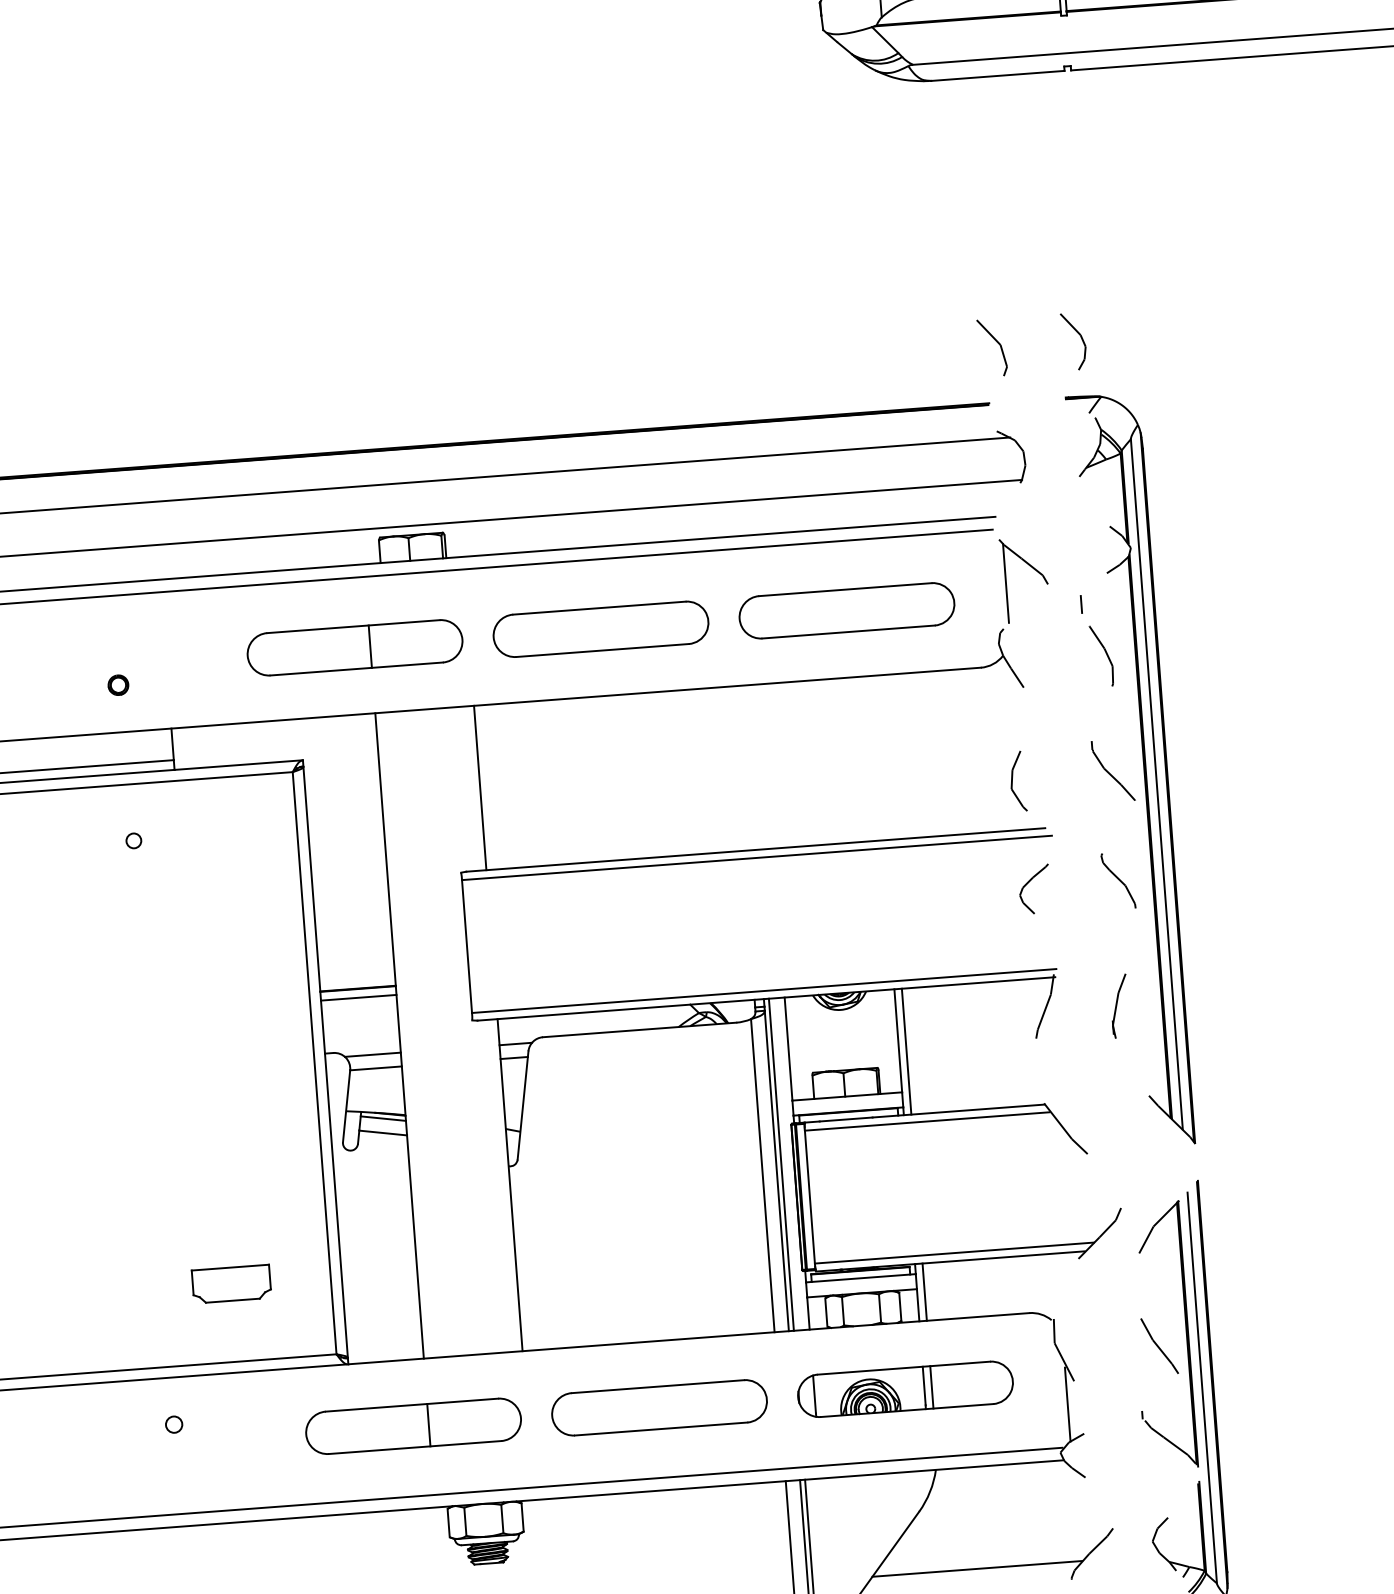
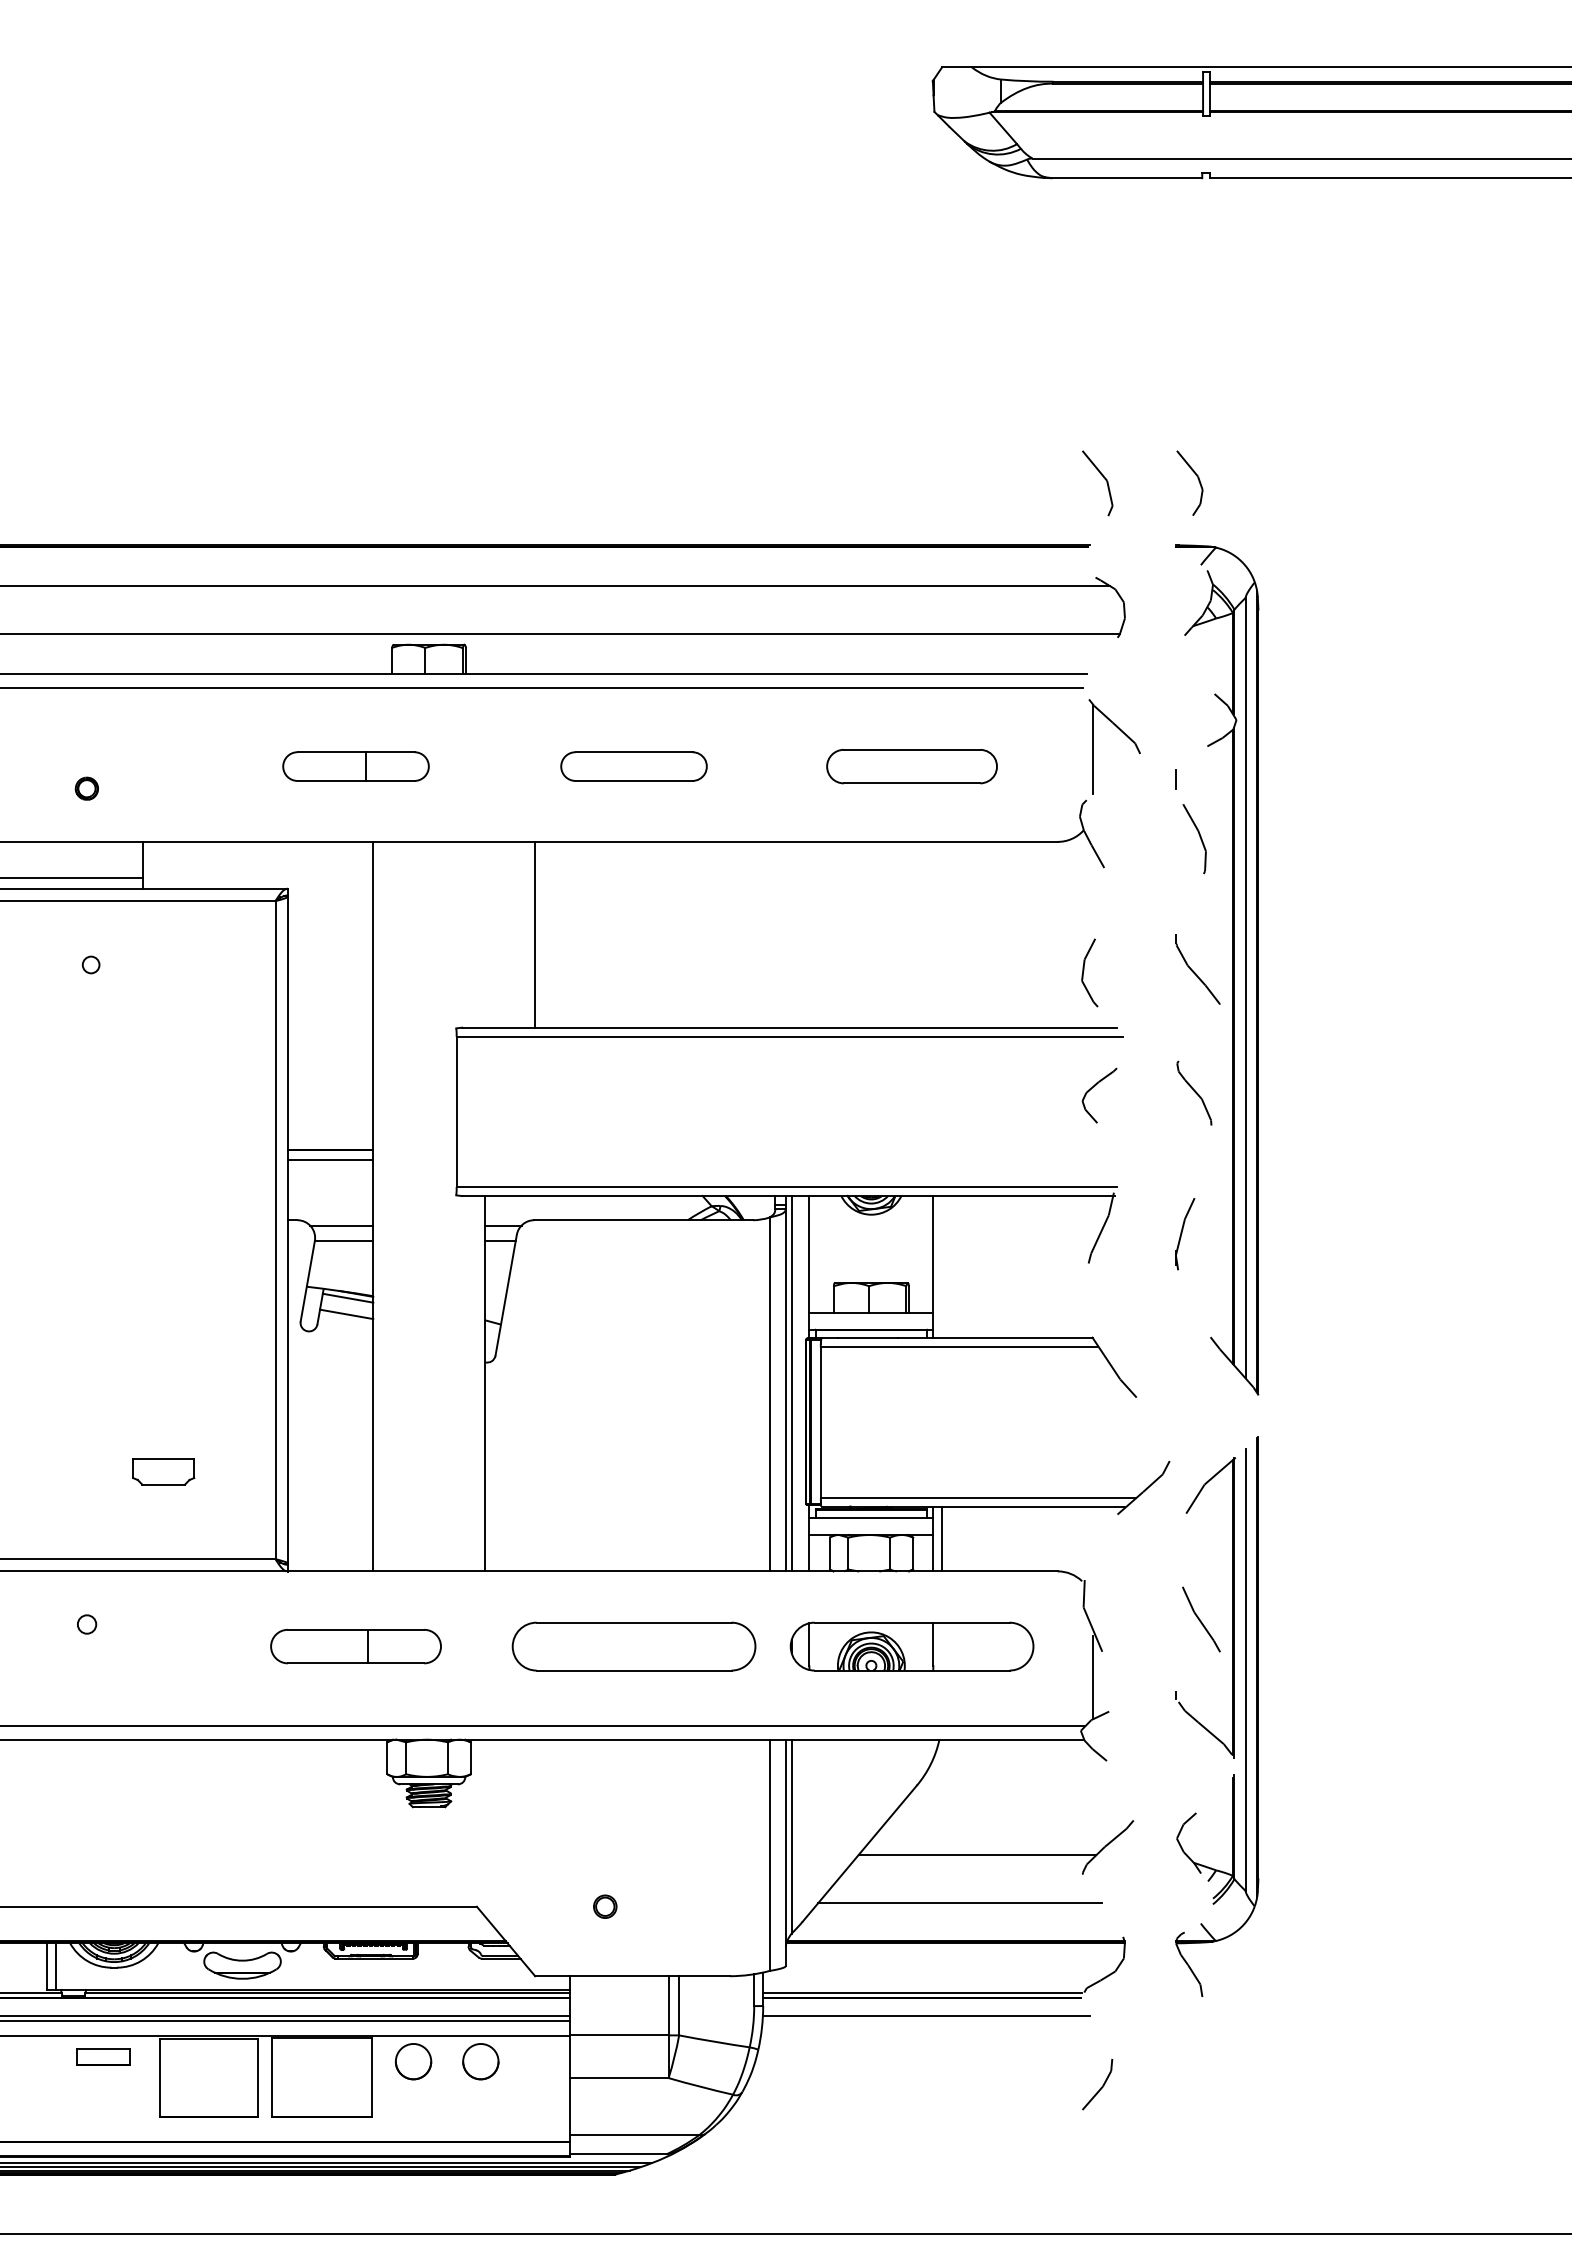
part: (846, 610) -> (911, 766), size x0.7
part: (600, 629) -> (633, 766), size x0.6
part: (354, 647) -> (355, 766), size x0.6
line: (479, 787) -> (534, 934), moved
line: (906, 1051) -> (941, 1267), removed
part: (231, 1284) -> (163, 1471), size x0.7
line: (931, 1387) -> (941, 1646), removed
part: (413, 1426) -> (355, 1646), size x0.7

